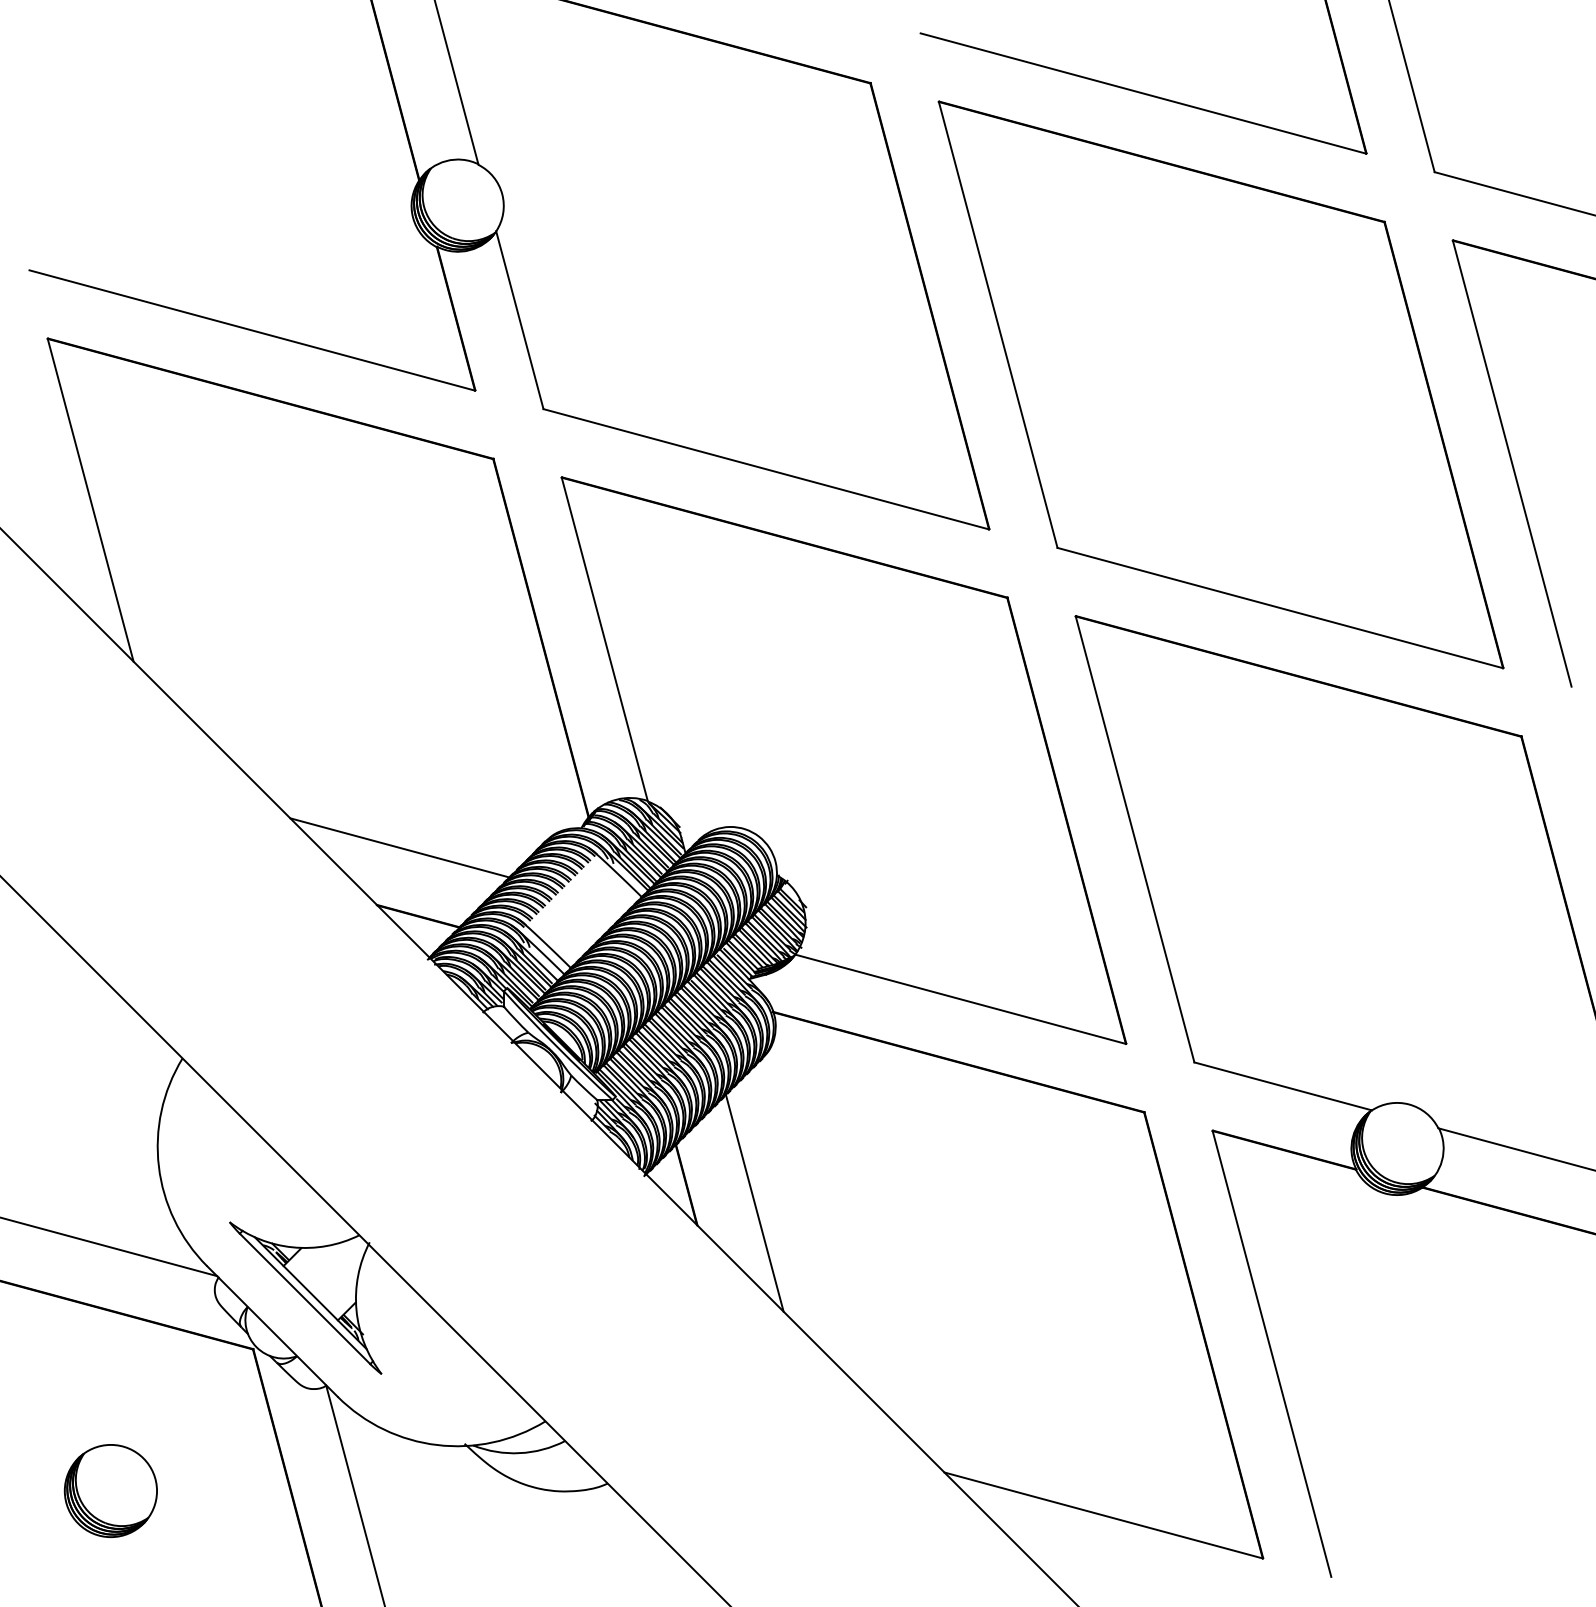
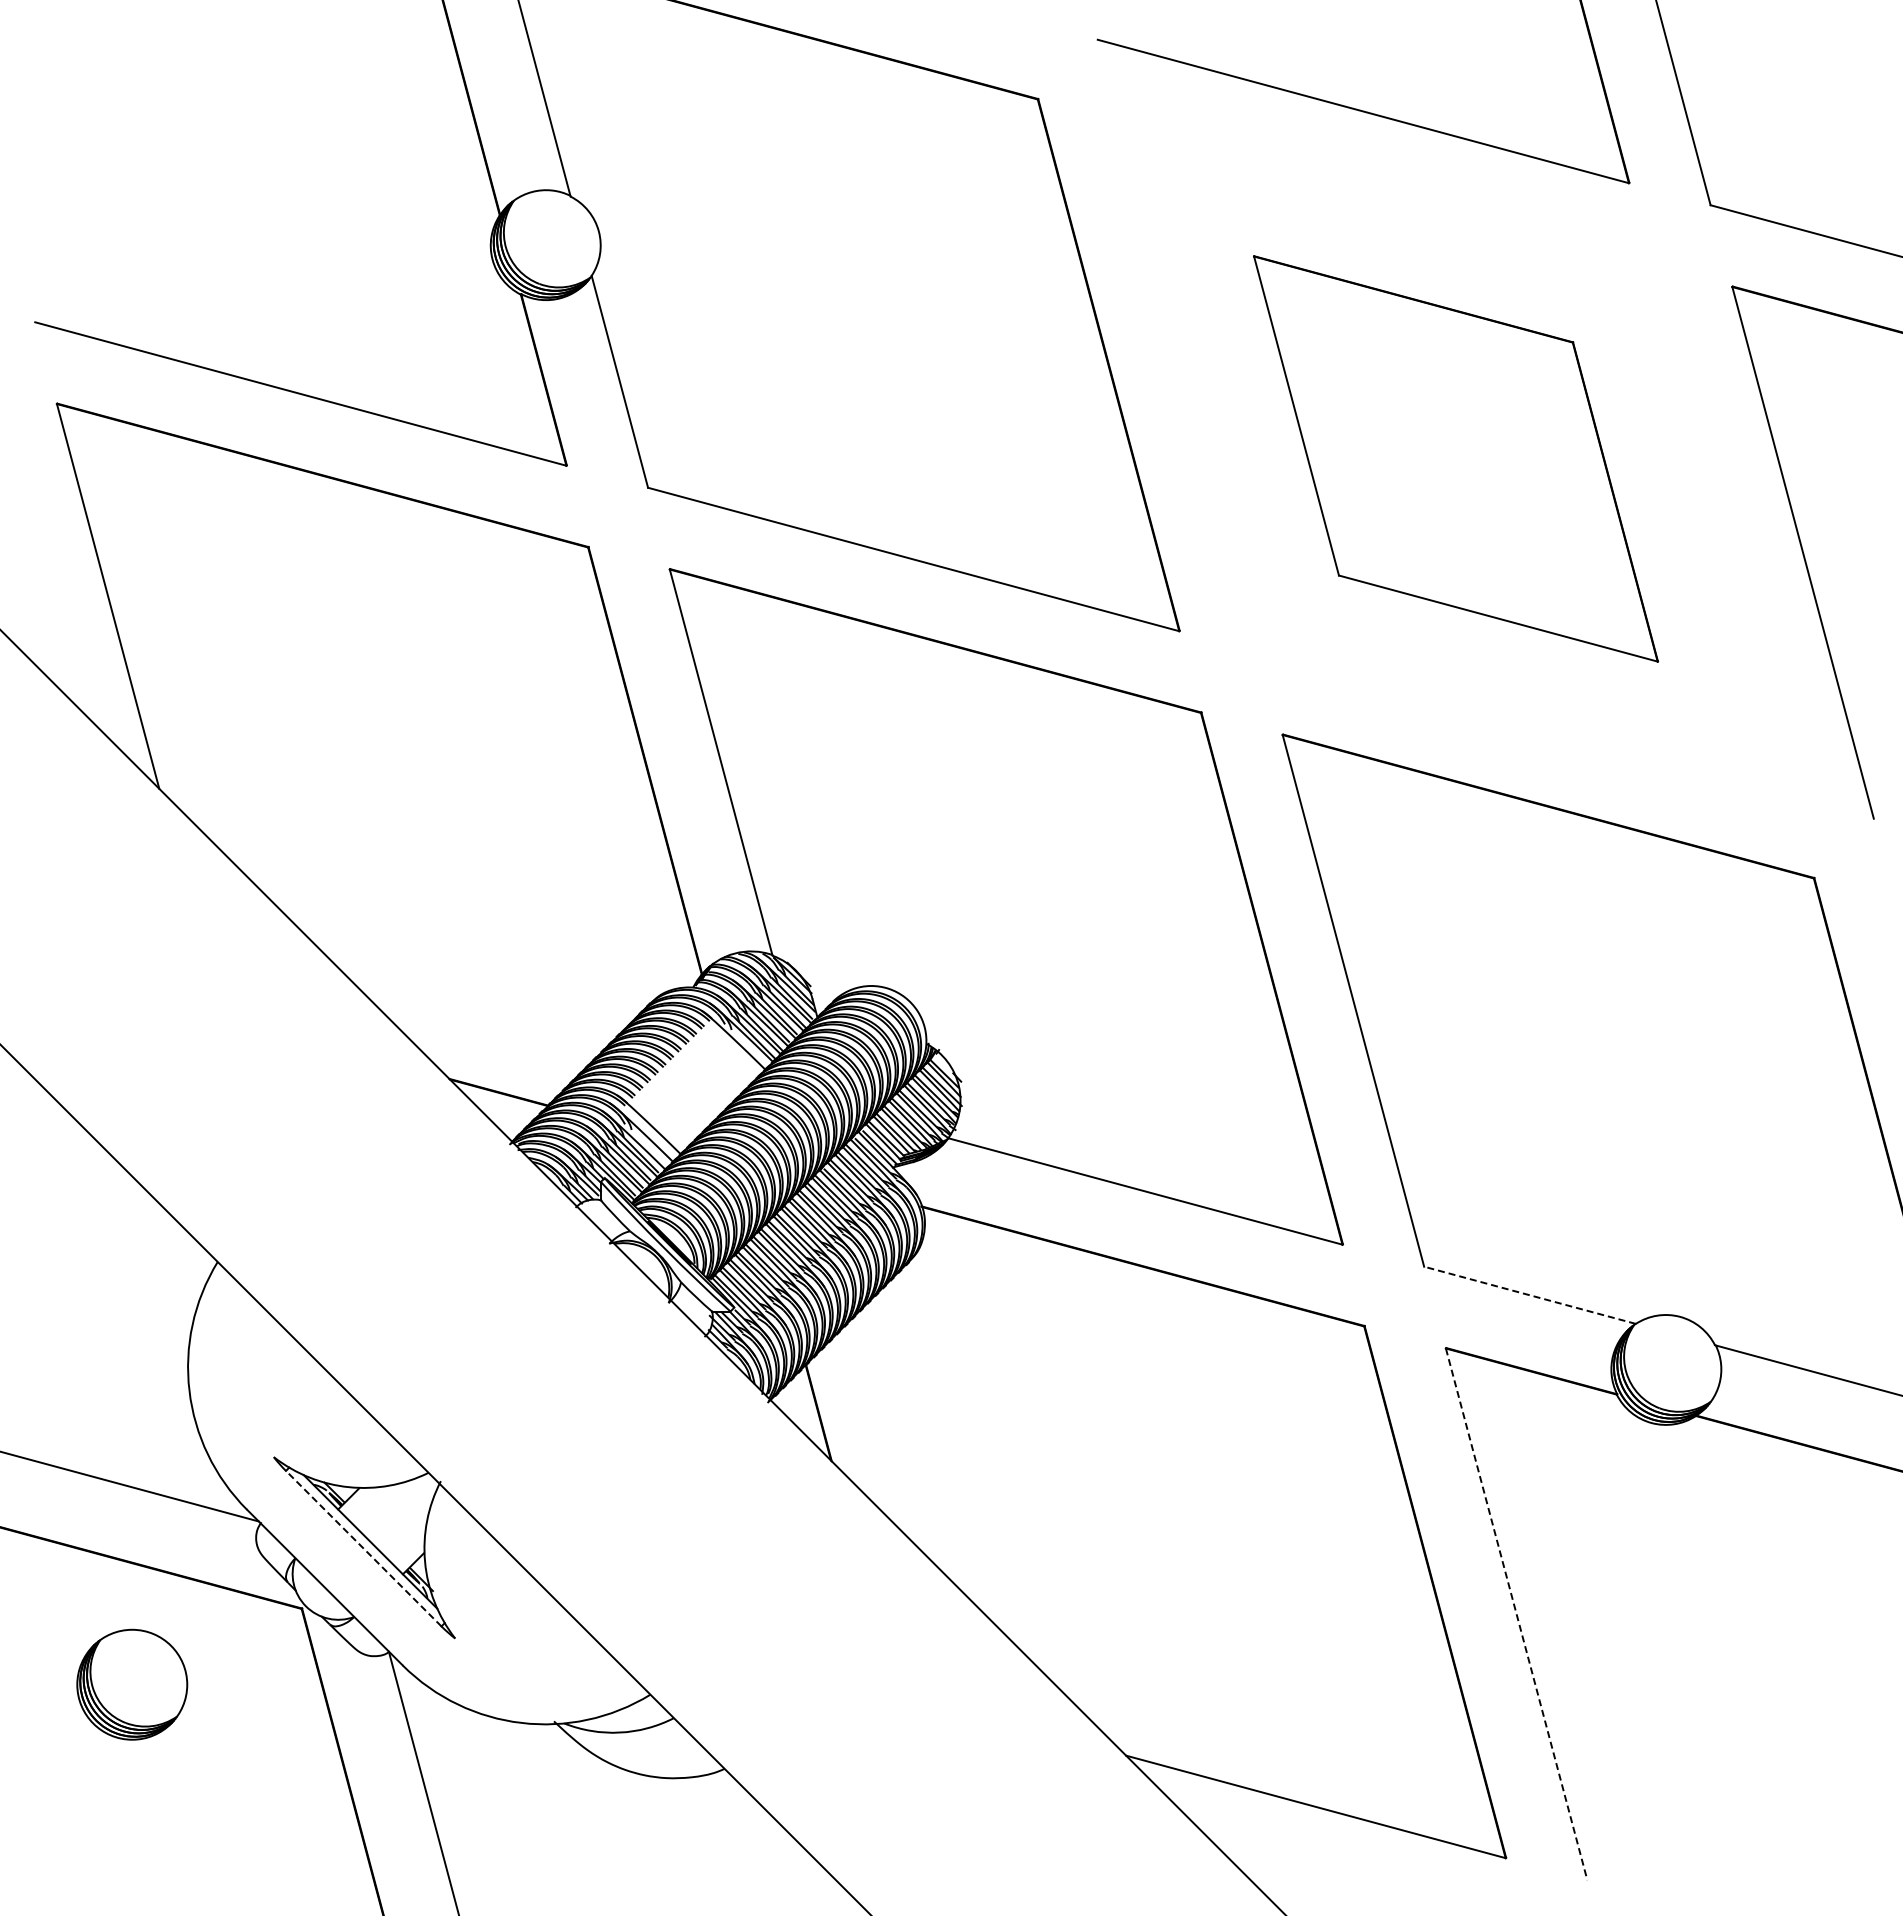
part: (1220, 384) -> (1455, 458), size x0.6
line: (399, 847) -> (476, 1010), removed
line: (1283, 1086) -> (1530, 1295), solid -> dashed
line: (754, 1203) -> (899, 1434), removed
line: (304, 1298) -> (363, 1548), solid -> dashed
line: (1271, 1354) -> (1516, 1614), solid -> dashed
part: (111, 1490) -> (132, 1684), moved

